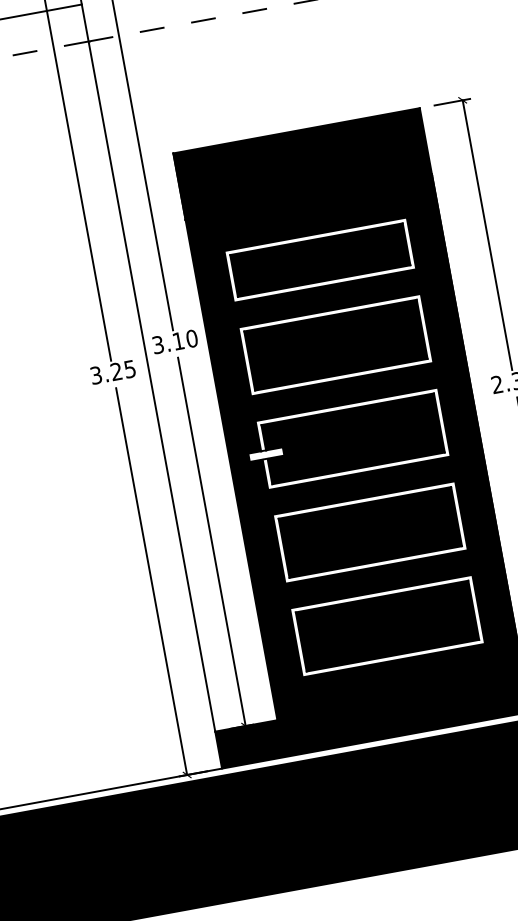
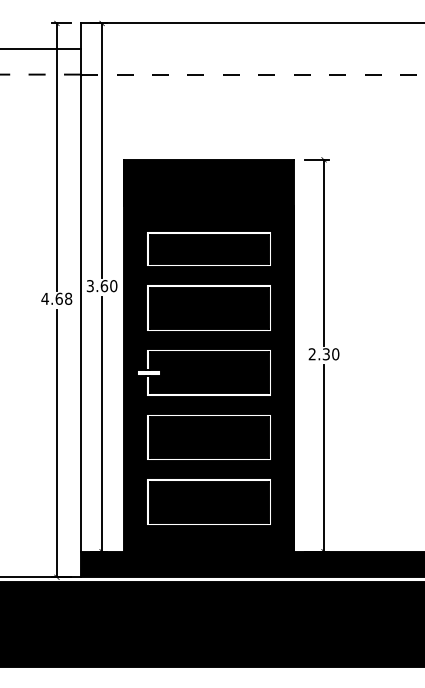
text: (178, 341) -> (104, 286), 3.10 -> 3.60
text: (112, 371) -> (56, 298), 3.25 -> 4.68

